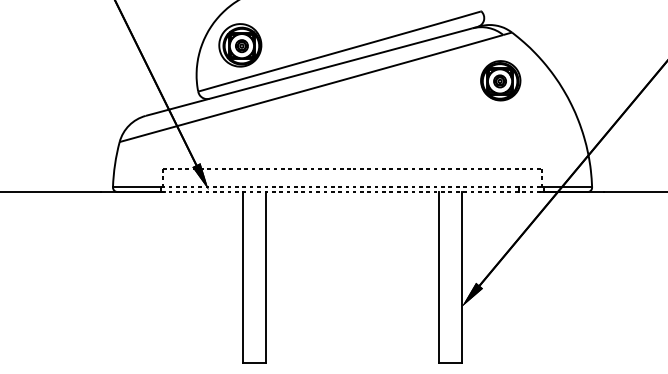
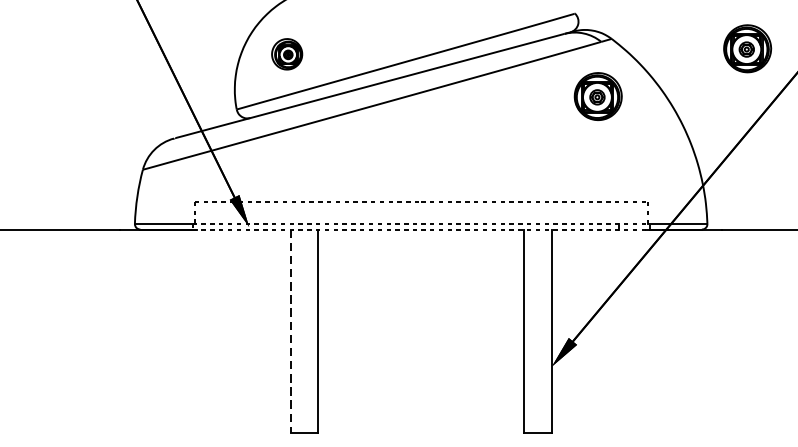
part: (625, 40) -> (747, 48), added
part: (240, 45) -> (287, 54), size x0.6
line: (243, 277) -> (290, 331), solid -> dashed

